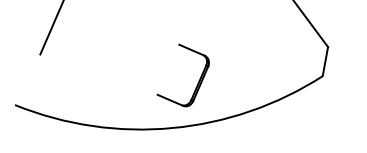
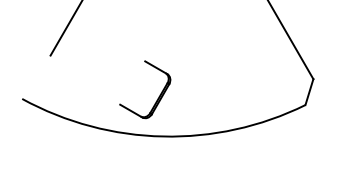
part: (198, 81) -> (158, 96), moved

